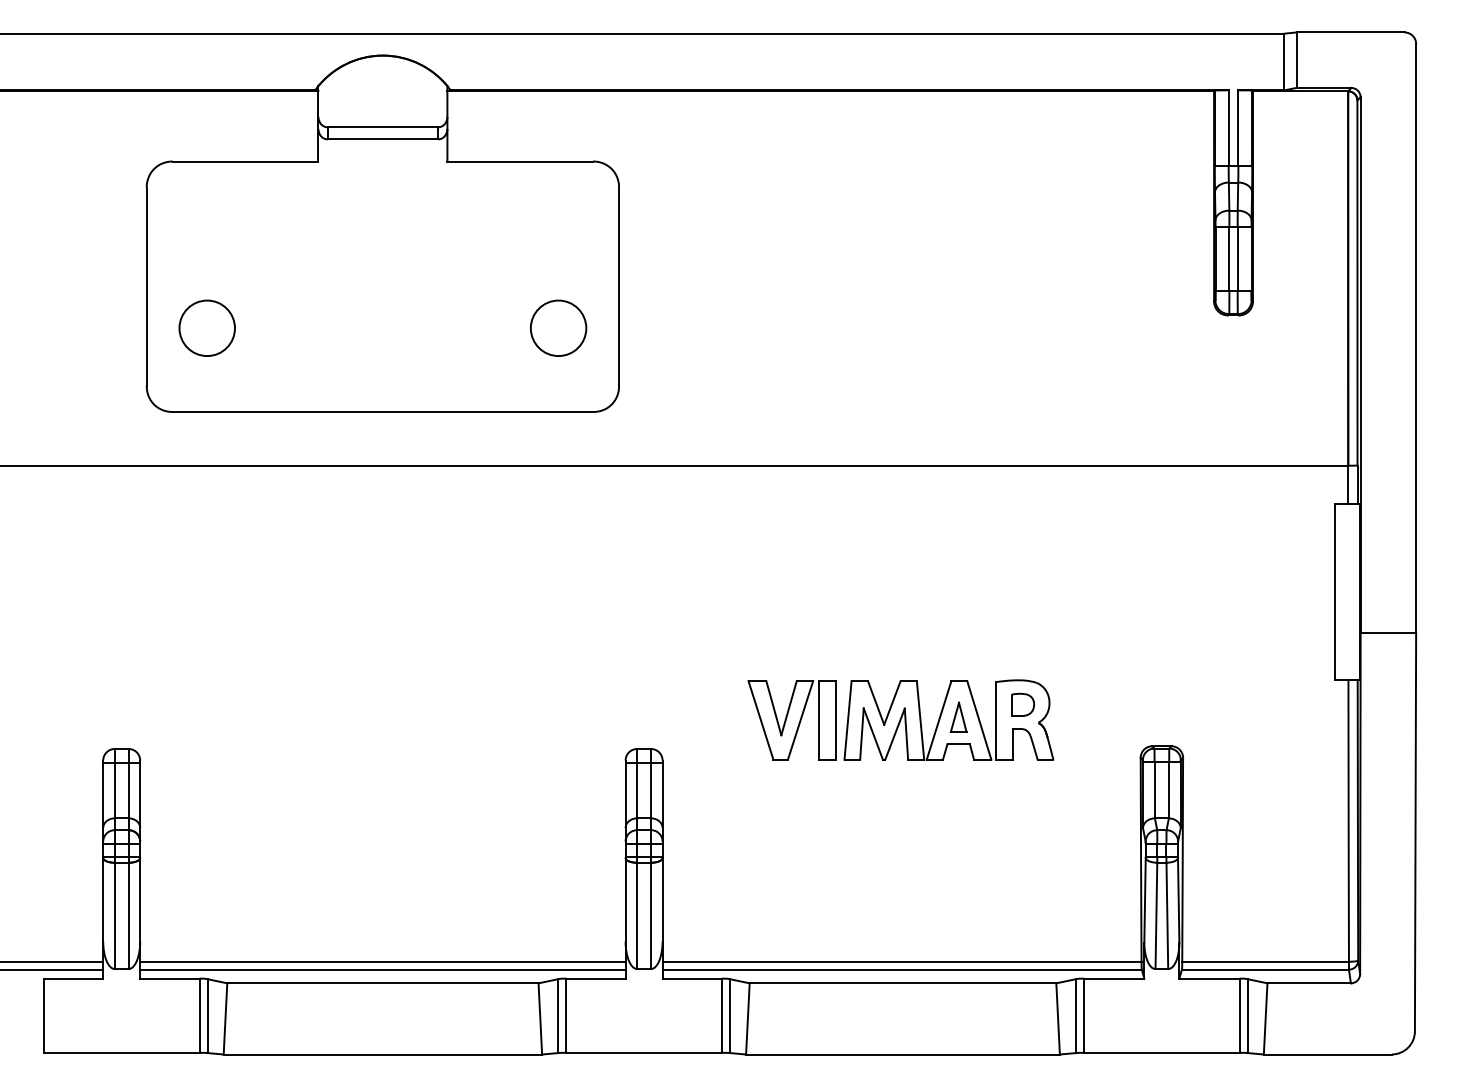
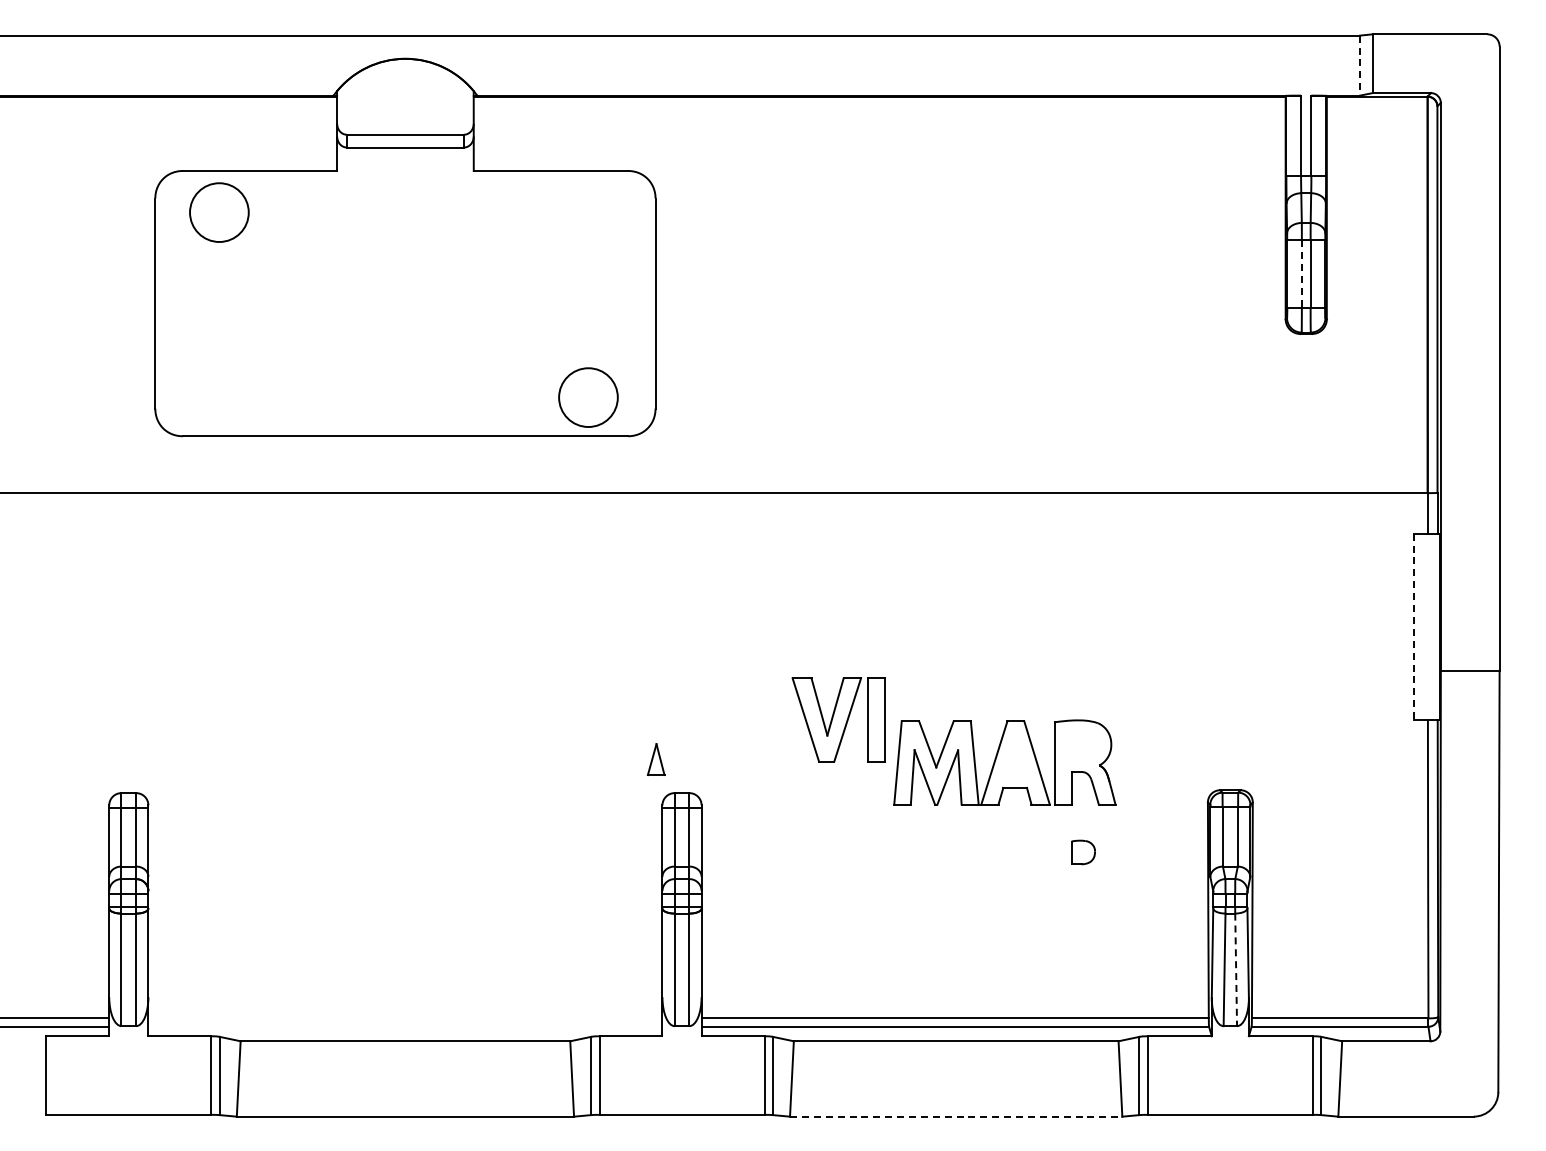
line: (1284, 62) -> (1360, 66), solid -> dashed
line: (1229, 259) -> (1301, 274), solid -> dashed
circle: (207, 328) -> (219, 212), moved
circle: (558, 328) -> (588, 397), moved
line: (1334, 592) -> (1413, 627), solid -> dashed
part: (1023, 704) -> (1083, 852), moved
part: (958, 717) -> (655, 759), moved
part: (791, 720) -> (838, 719), moved
line: (1167, 916) -> (1236, 970), solid -> dashed
line: (382, 961) -> (405, 1018), removed
line: (382, 969) -> (405, 1026), removed
line: (903, 1054) -> (956, 1116), solid -> dashed

